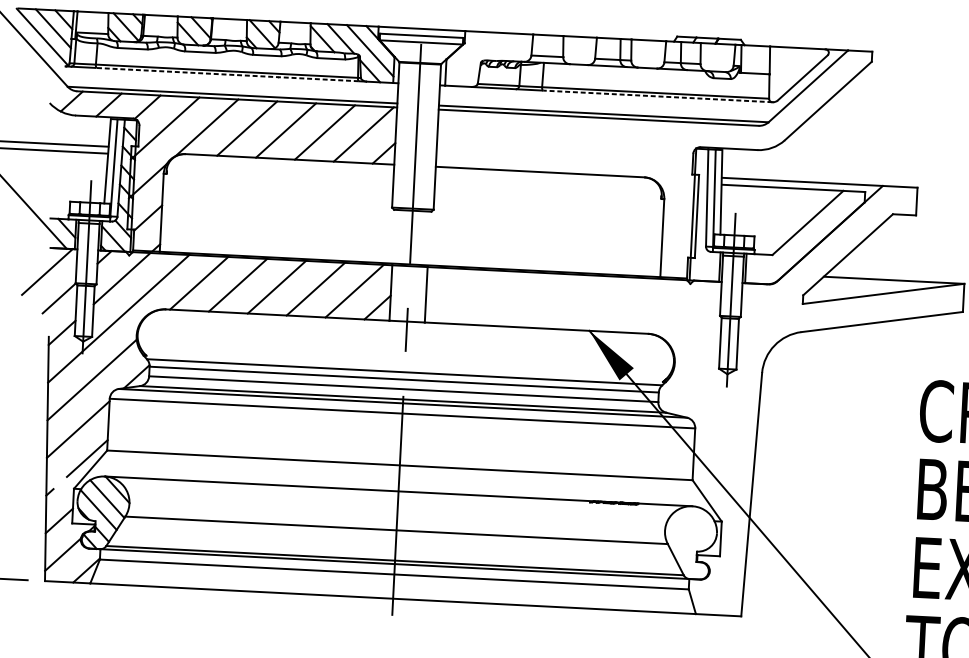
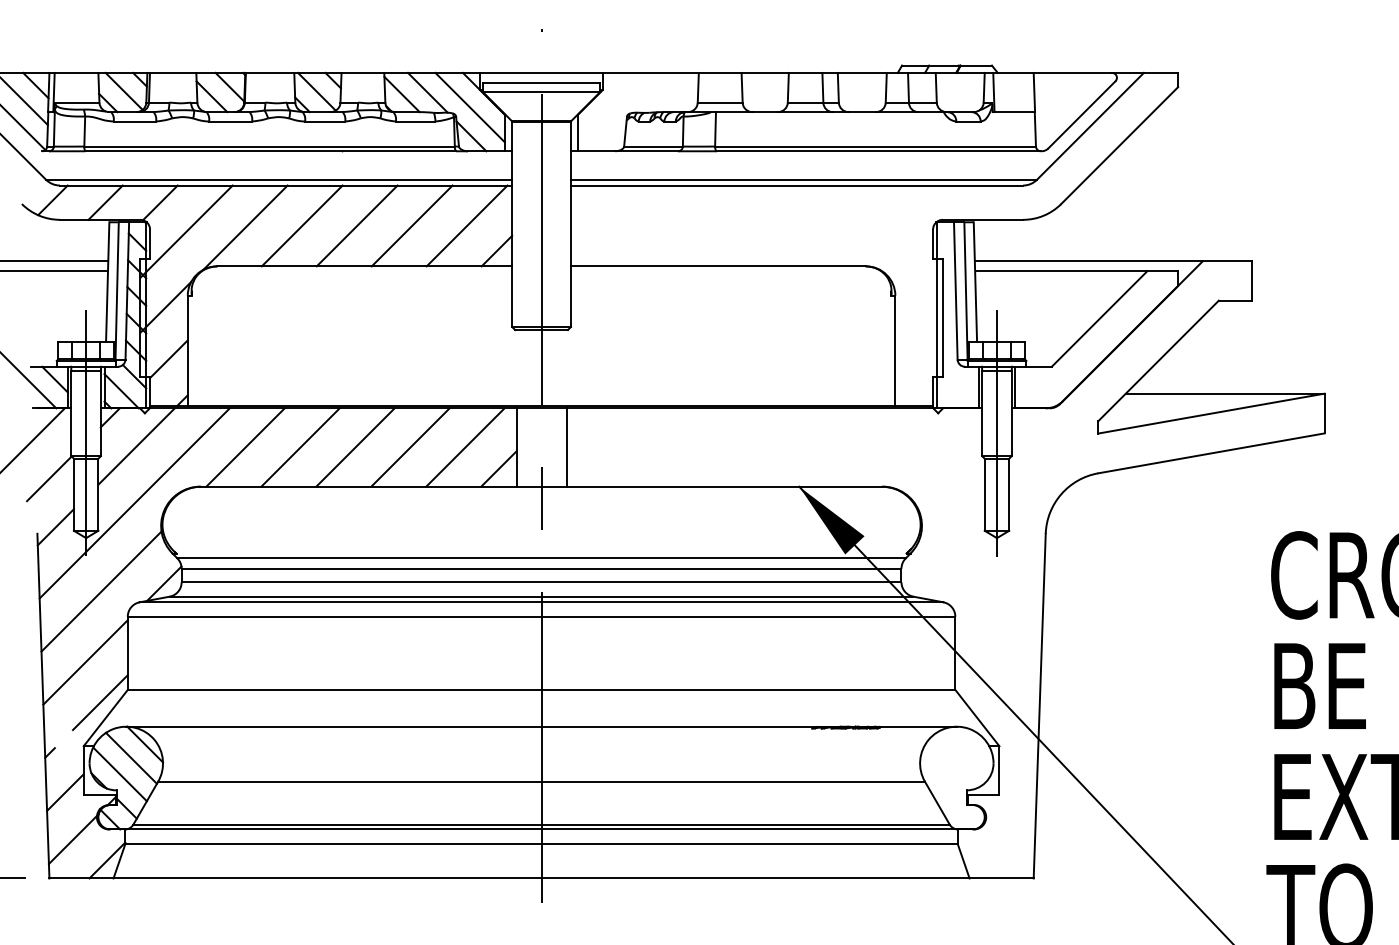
line: (227, 74) -> (270, 151), dashed -> solid
line: (657, 96) -> (878, 151), dashed -> solid

